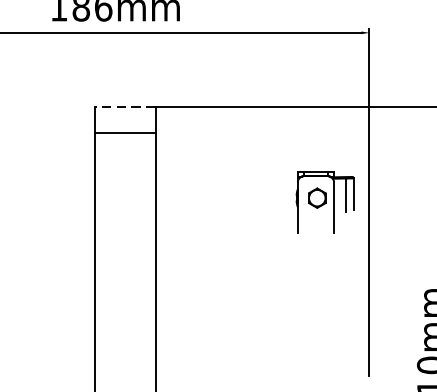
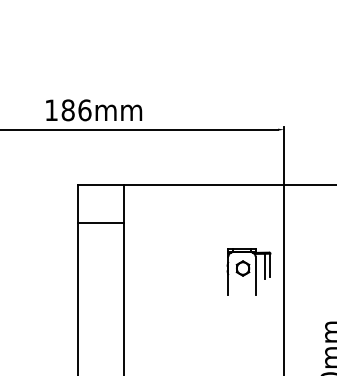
line: (125, 107) -> (101, 185), dashed -> solid
line: (124, 132) -> (100, 222), moved
part: (324, 202) -> (248, 271), moved

